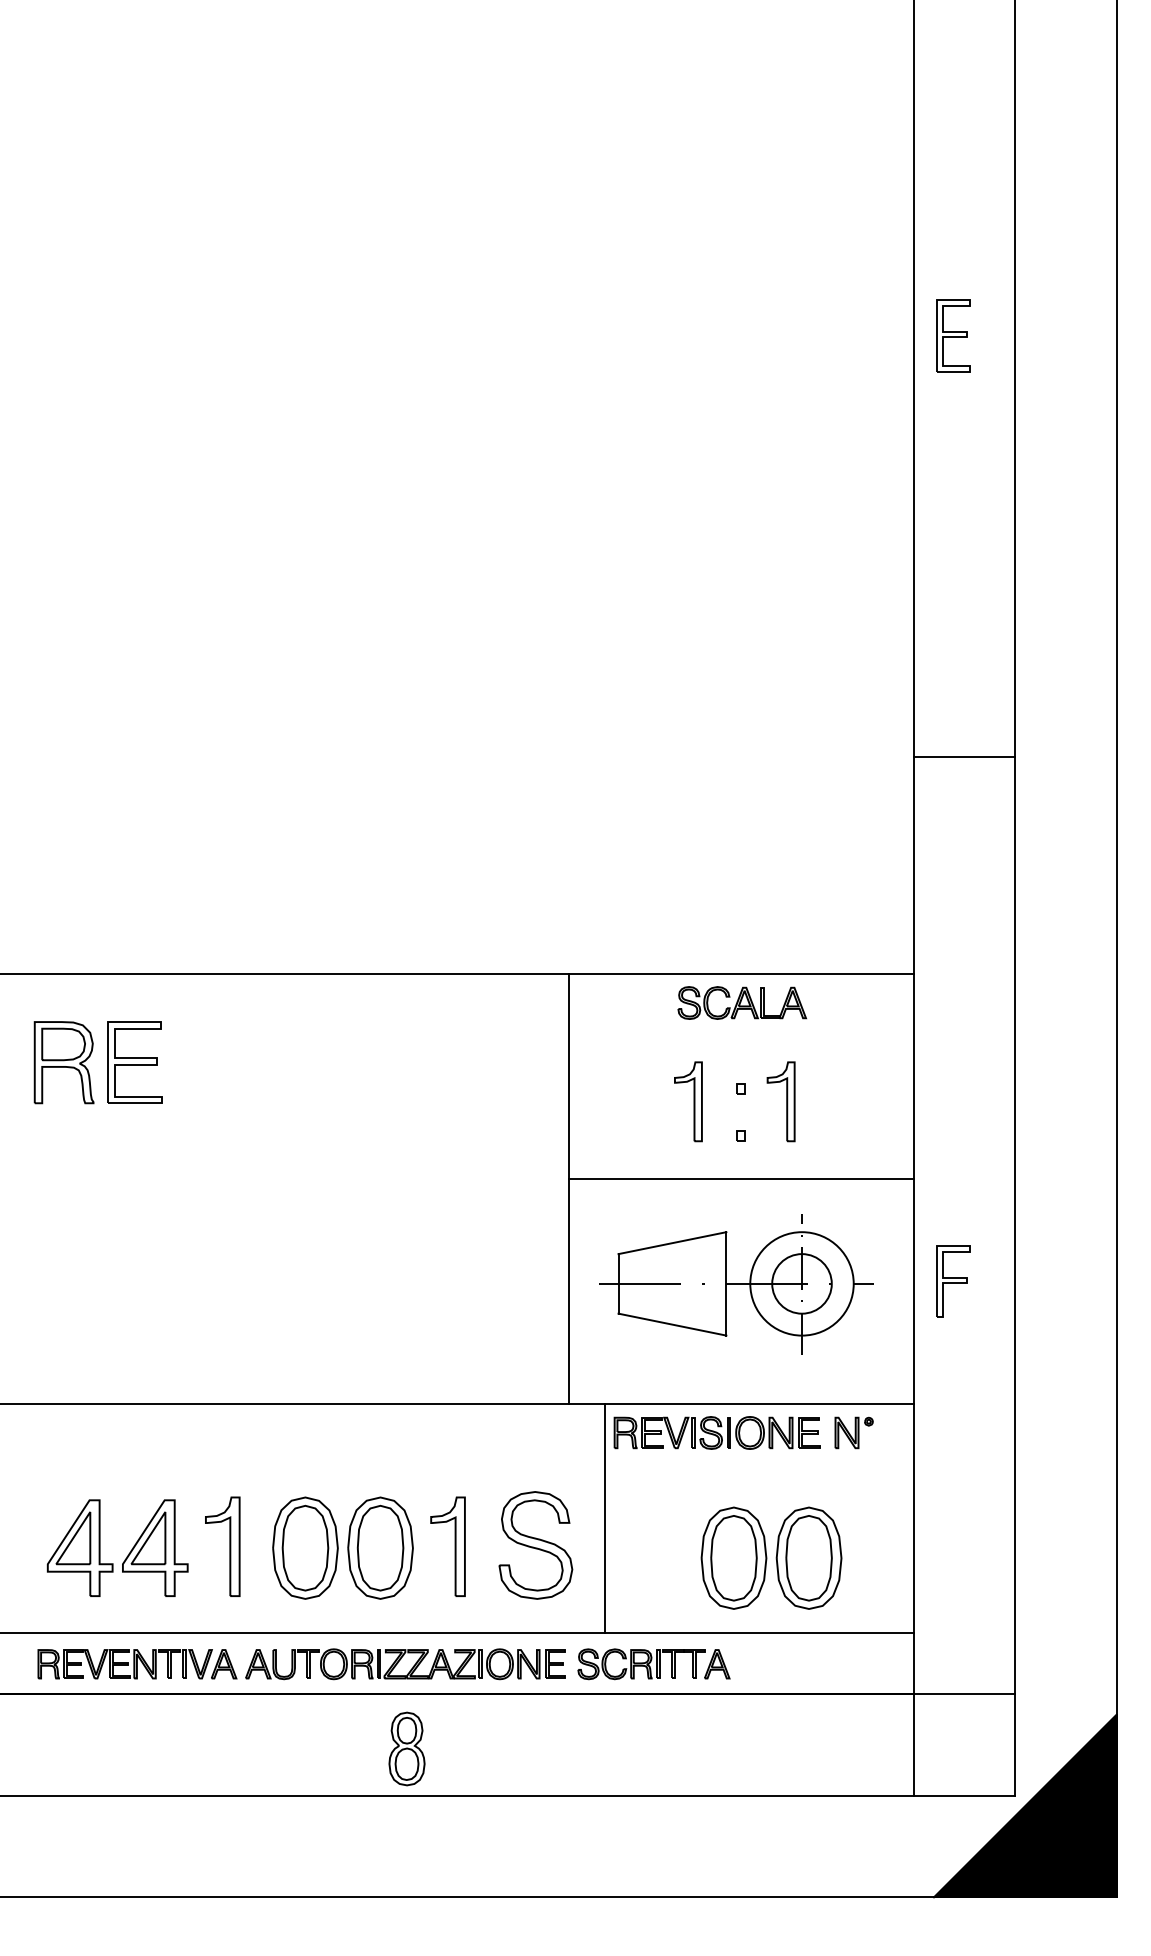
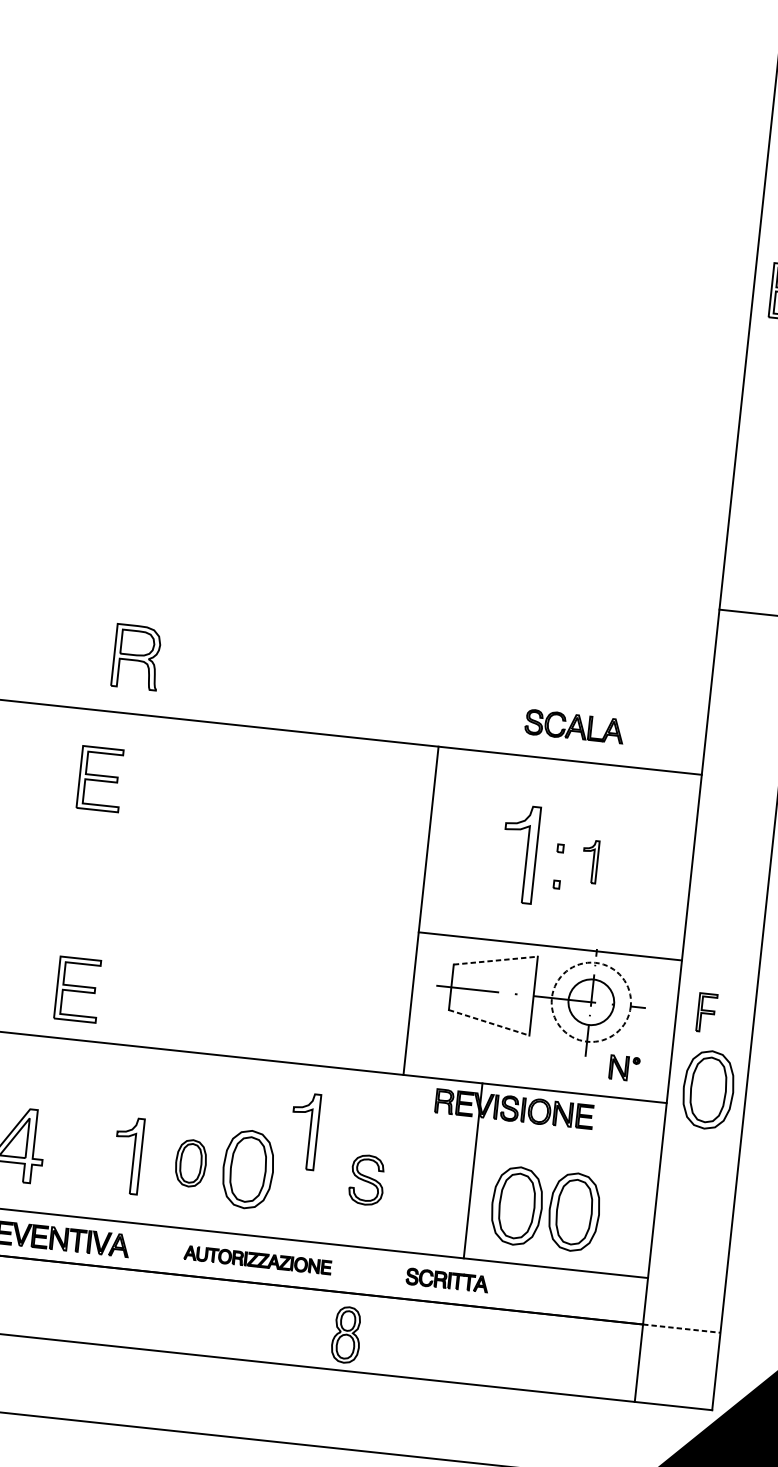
part: (742, 1002) -> (574, 726), moved
part: (63, 1062) -> (136, 657), moved
part: (688, 1101) -> (519, 853), size x1.6
part: (780, 1101) -> (589, 861), size x0.7
line: (740, 1179) -> (549, 946), moved
line: (672, 1243) -> (495, 960), solid -> dashed
part: (953, 1281) -> (707, 1012), size x0.7
circle: (801, 1283) -> (590, 1001), solid -> dashed
line: (672, 1324) -> (489, 1022), solid -> dashed
part: (134, 1338) -> (77, 989), added
part: (965, 1380) -> (708, 1089), added
part: (853, 1432) -> (624, 1067), moved
line: (605, 1518) -> (473, 1170), moved
part: (535, 1545) -> (366, 1180), size x0.6
part: (454, 1546) -> (309, 1131), moved
part: (155, 1547) -> (76, 1150), removed
part: (305, 1547) -> (191, 1162), size x0.6
part: (405, 1664) -> (257, 1260), size x0.6
part: (653, 1664) -> (447, 1280), size x0.7
line: (964, 1694) -> (681, 1328), solid -> dashed
part: (406, 1748) -> (346, 1334), moved

